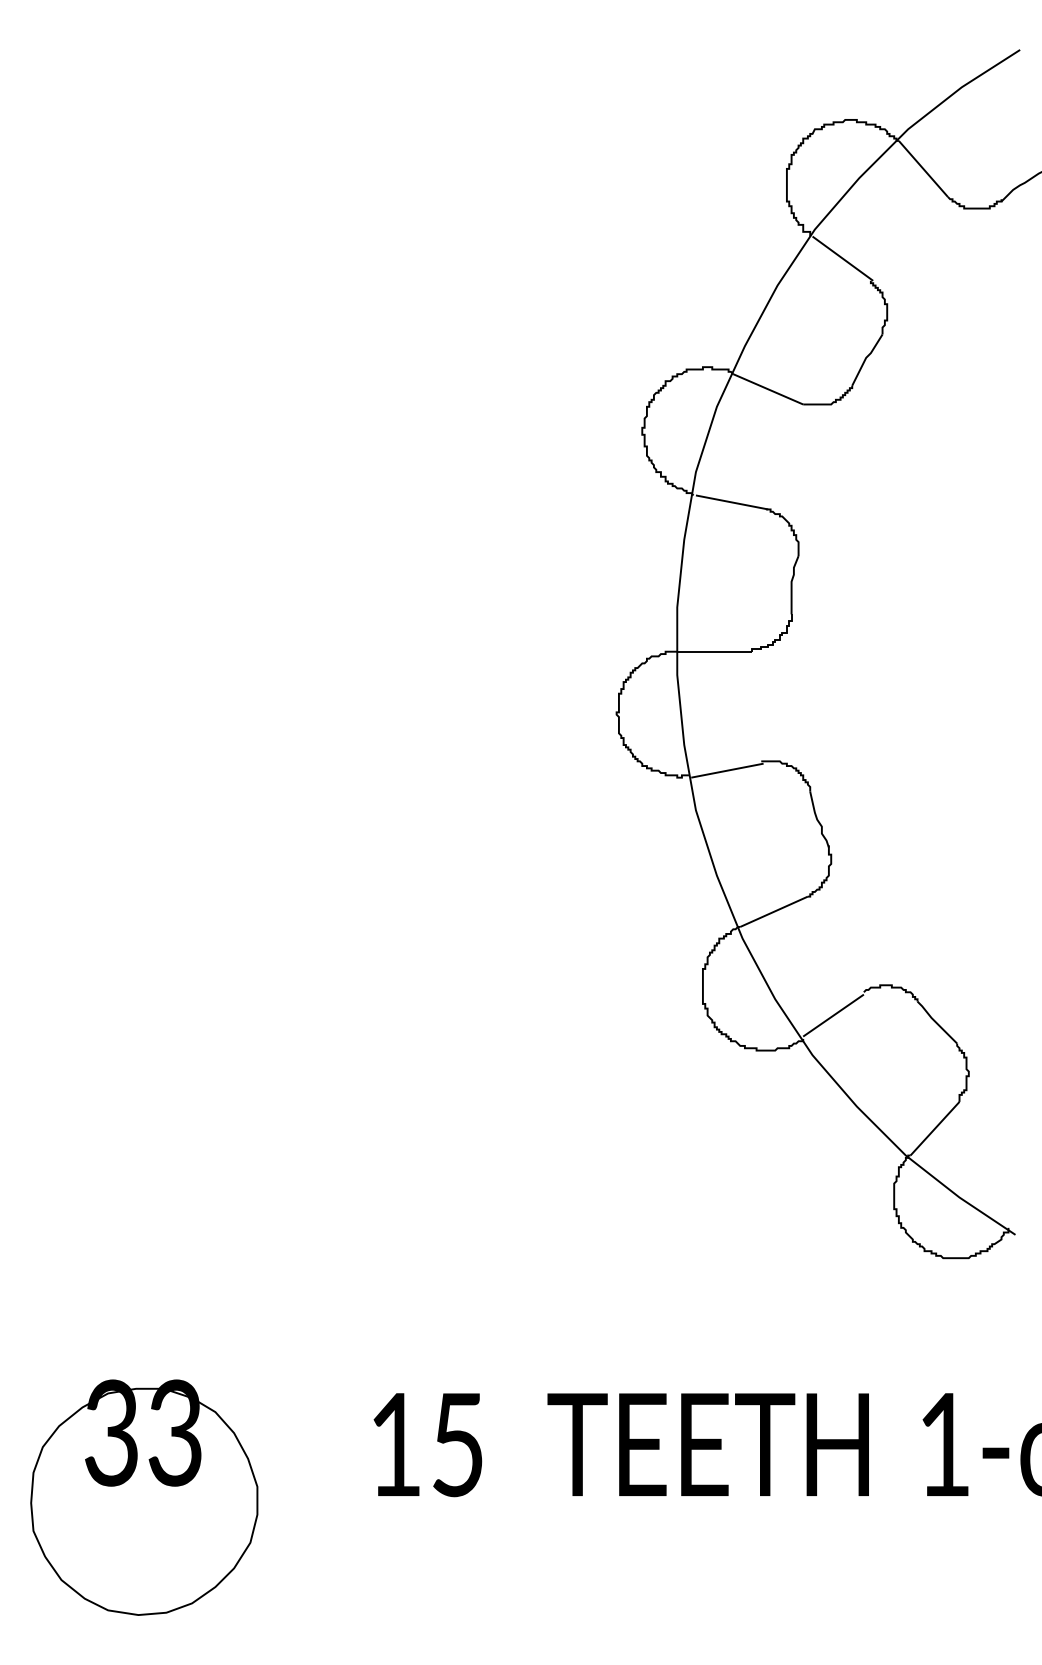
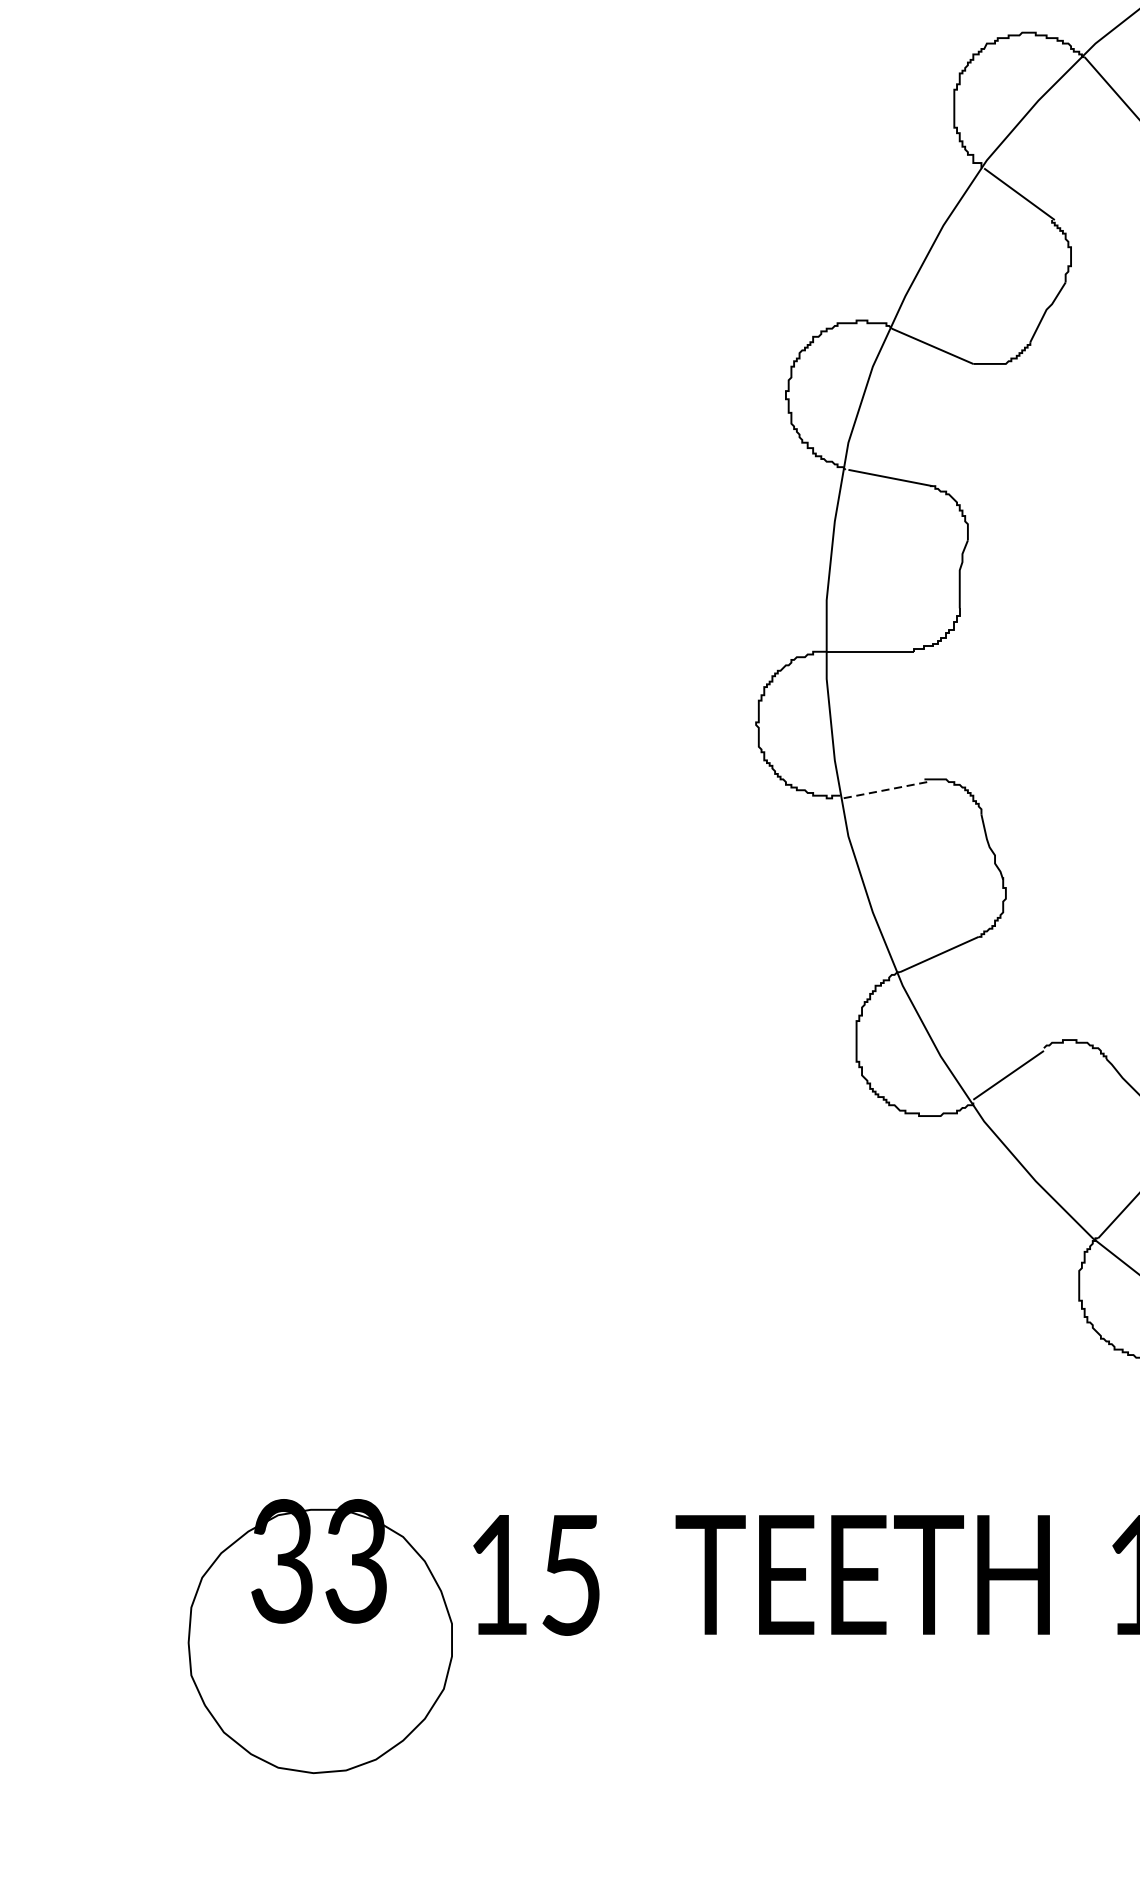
line: (727, 770) -> (885, 790), solid -> dashed
part: (144, 1497) -> (320, 1636), moved

